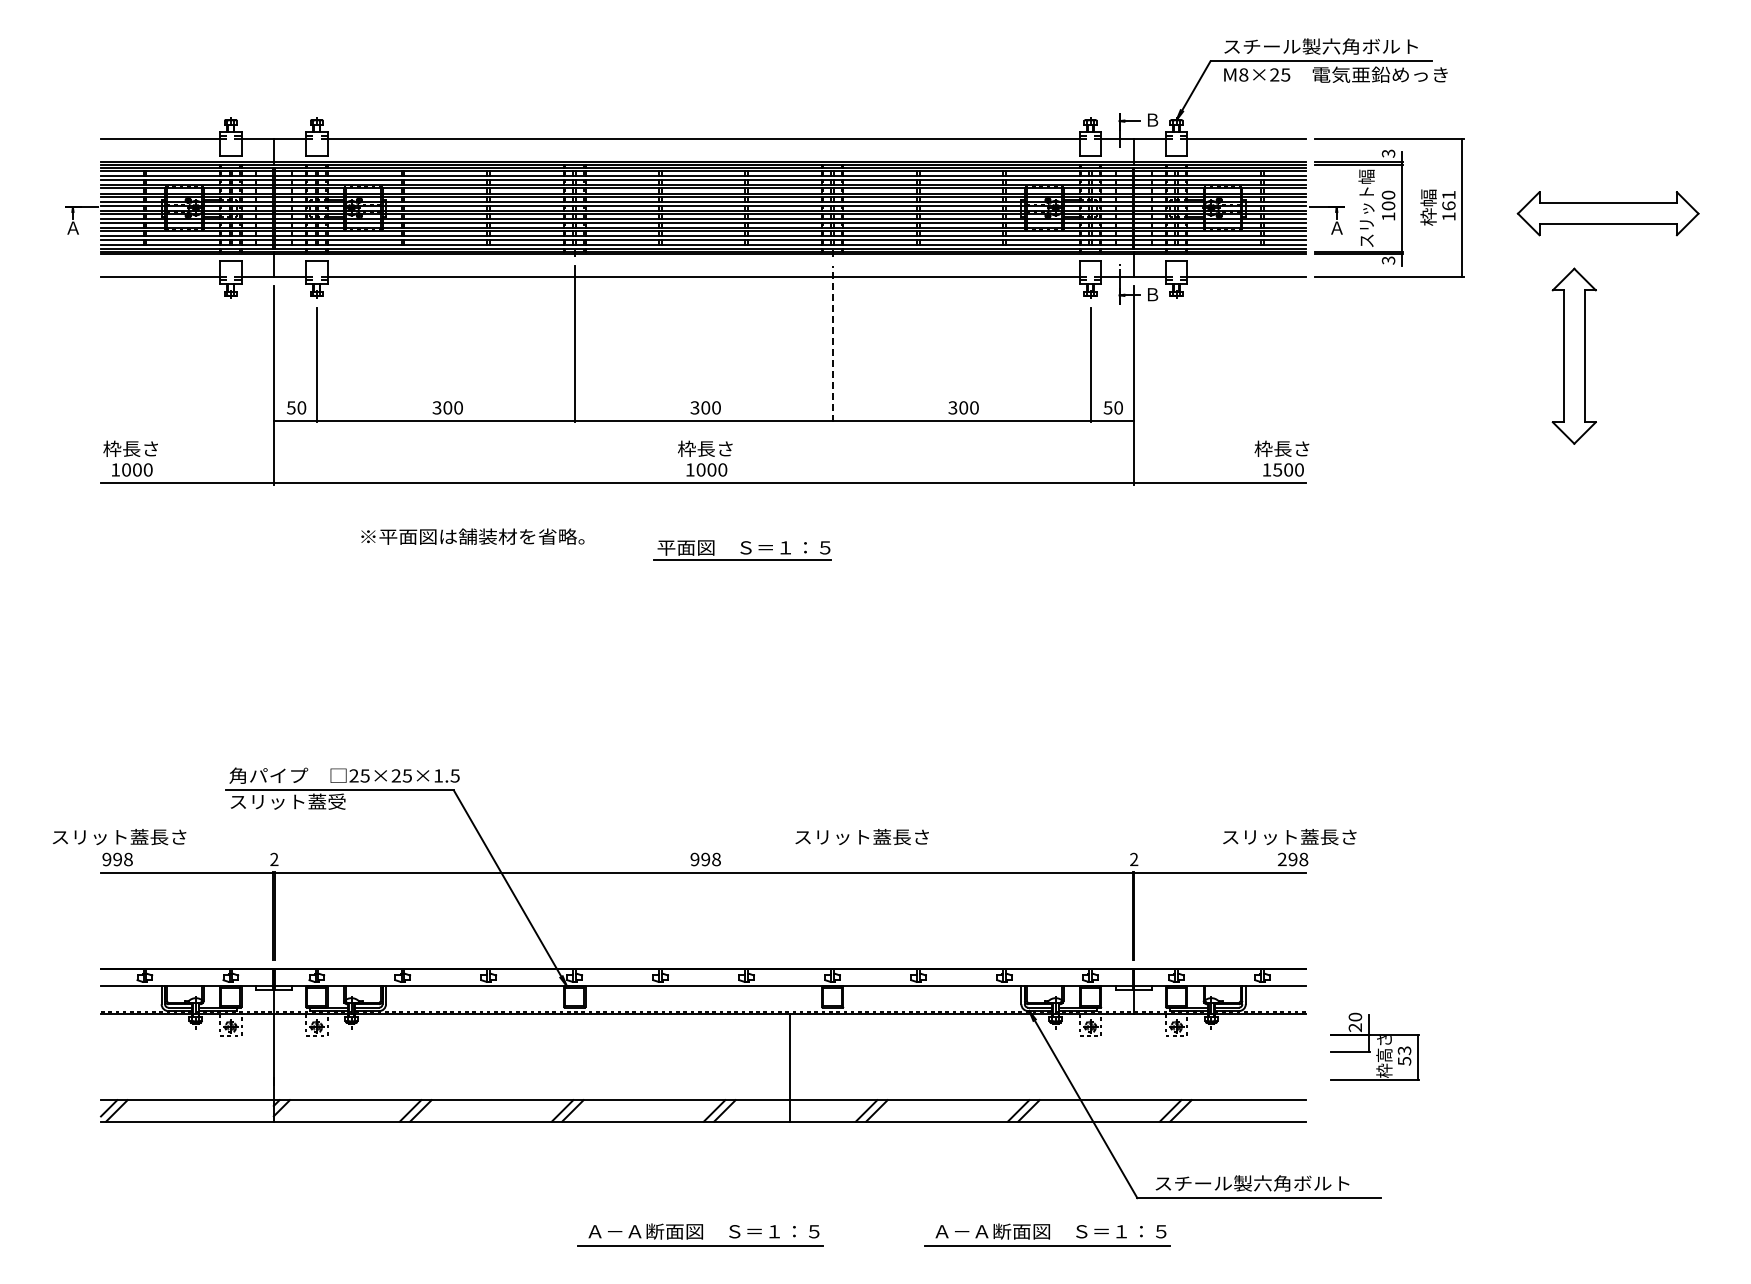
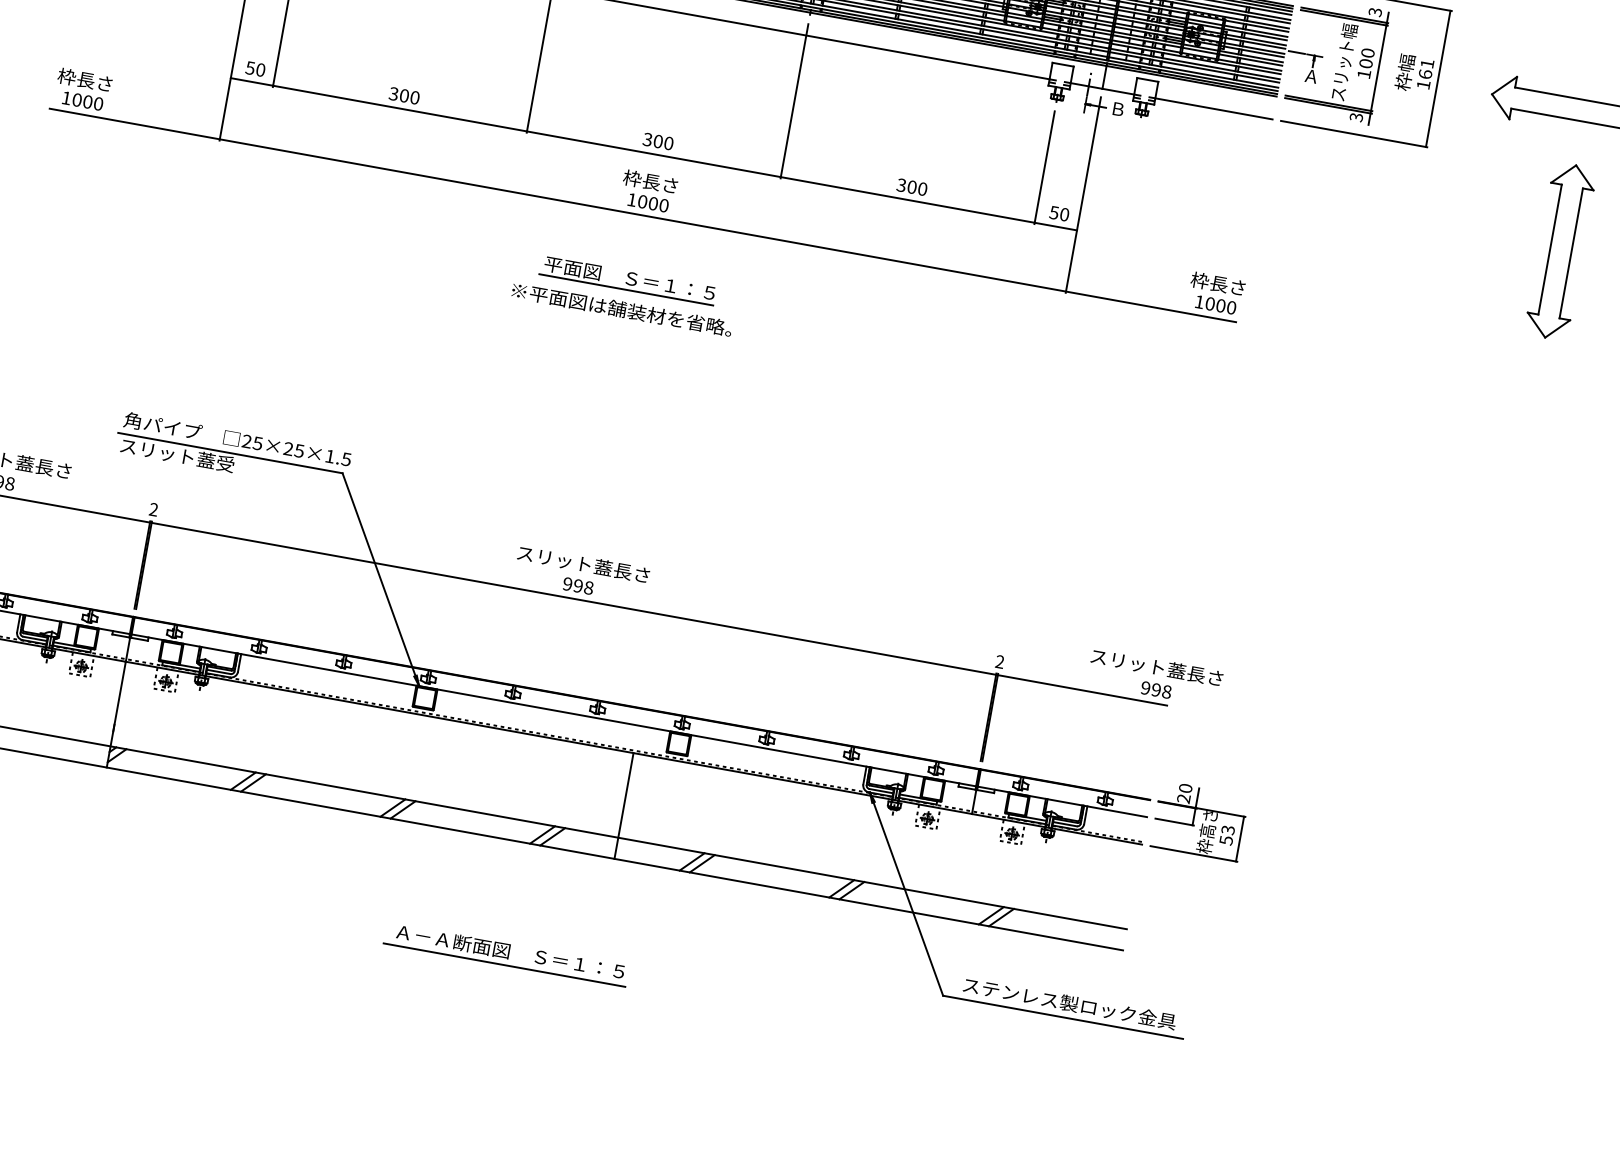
line: (832, 343) -> (794, 100), dashed -> solid
part: (1573, 355) -> (1559, 250), moved
text: (1277, 469) -> (1210, 303), 1500 -> 1000
text: (472, 536) -> (621, 309), moved
part: (742, 550) -> (627, 280), moved
text: (861, 837) -> (582, 564), moved
text: (1281, 859) -> (1144, 687), 298 -> 998
part: (1374, 1046) -> (1199, 820), moved
text: (1273, 1183) -> (1079, 1005), スチール製六角ボルト -> ステンレス製ロック金具
part: (1047, 1234) -> (848, 1015), removed

